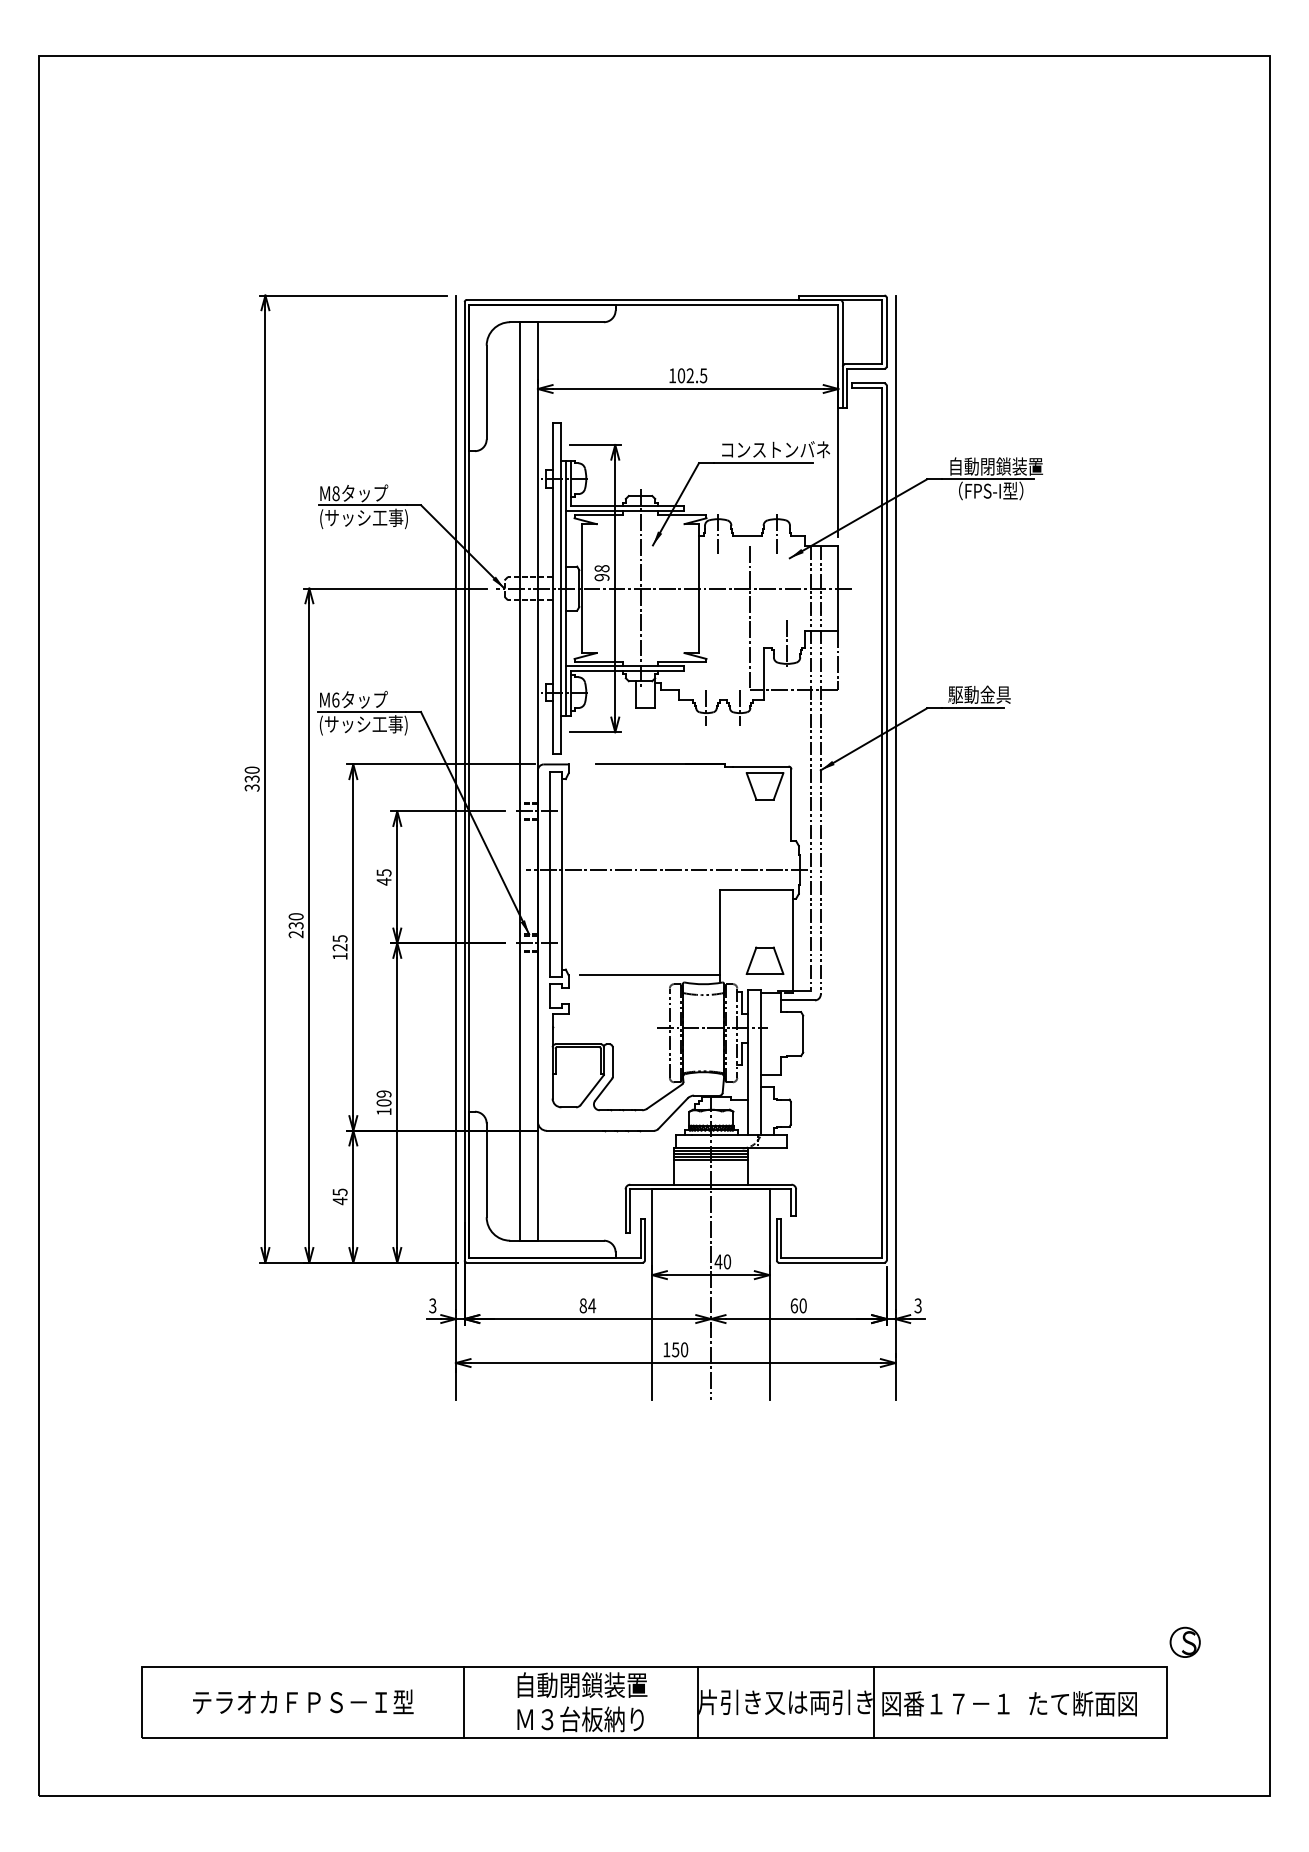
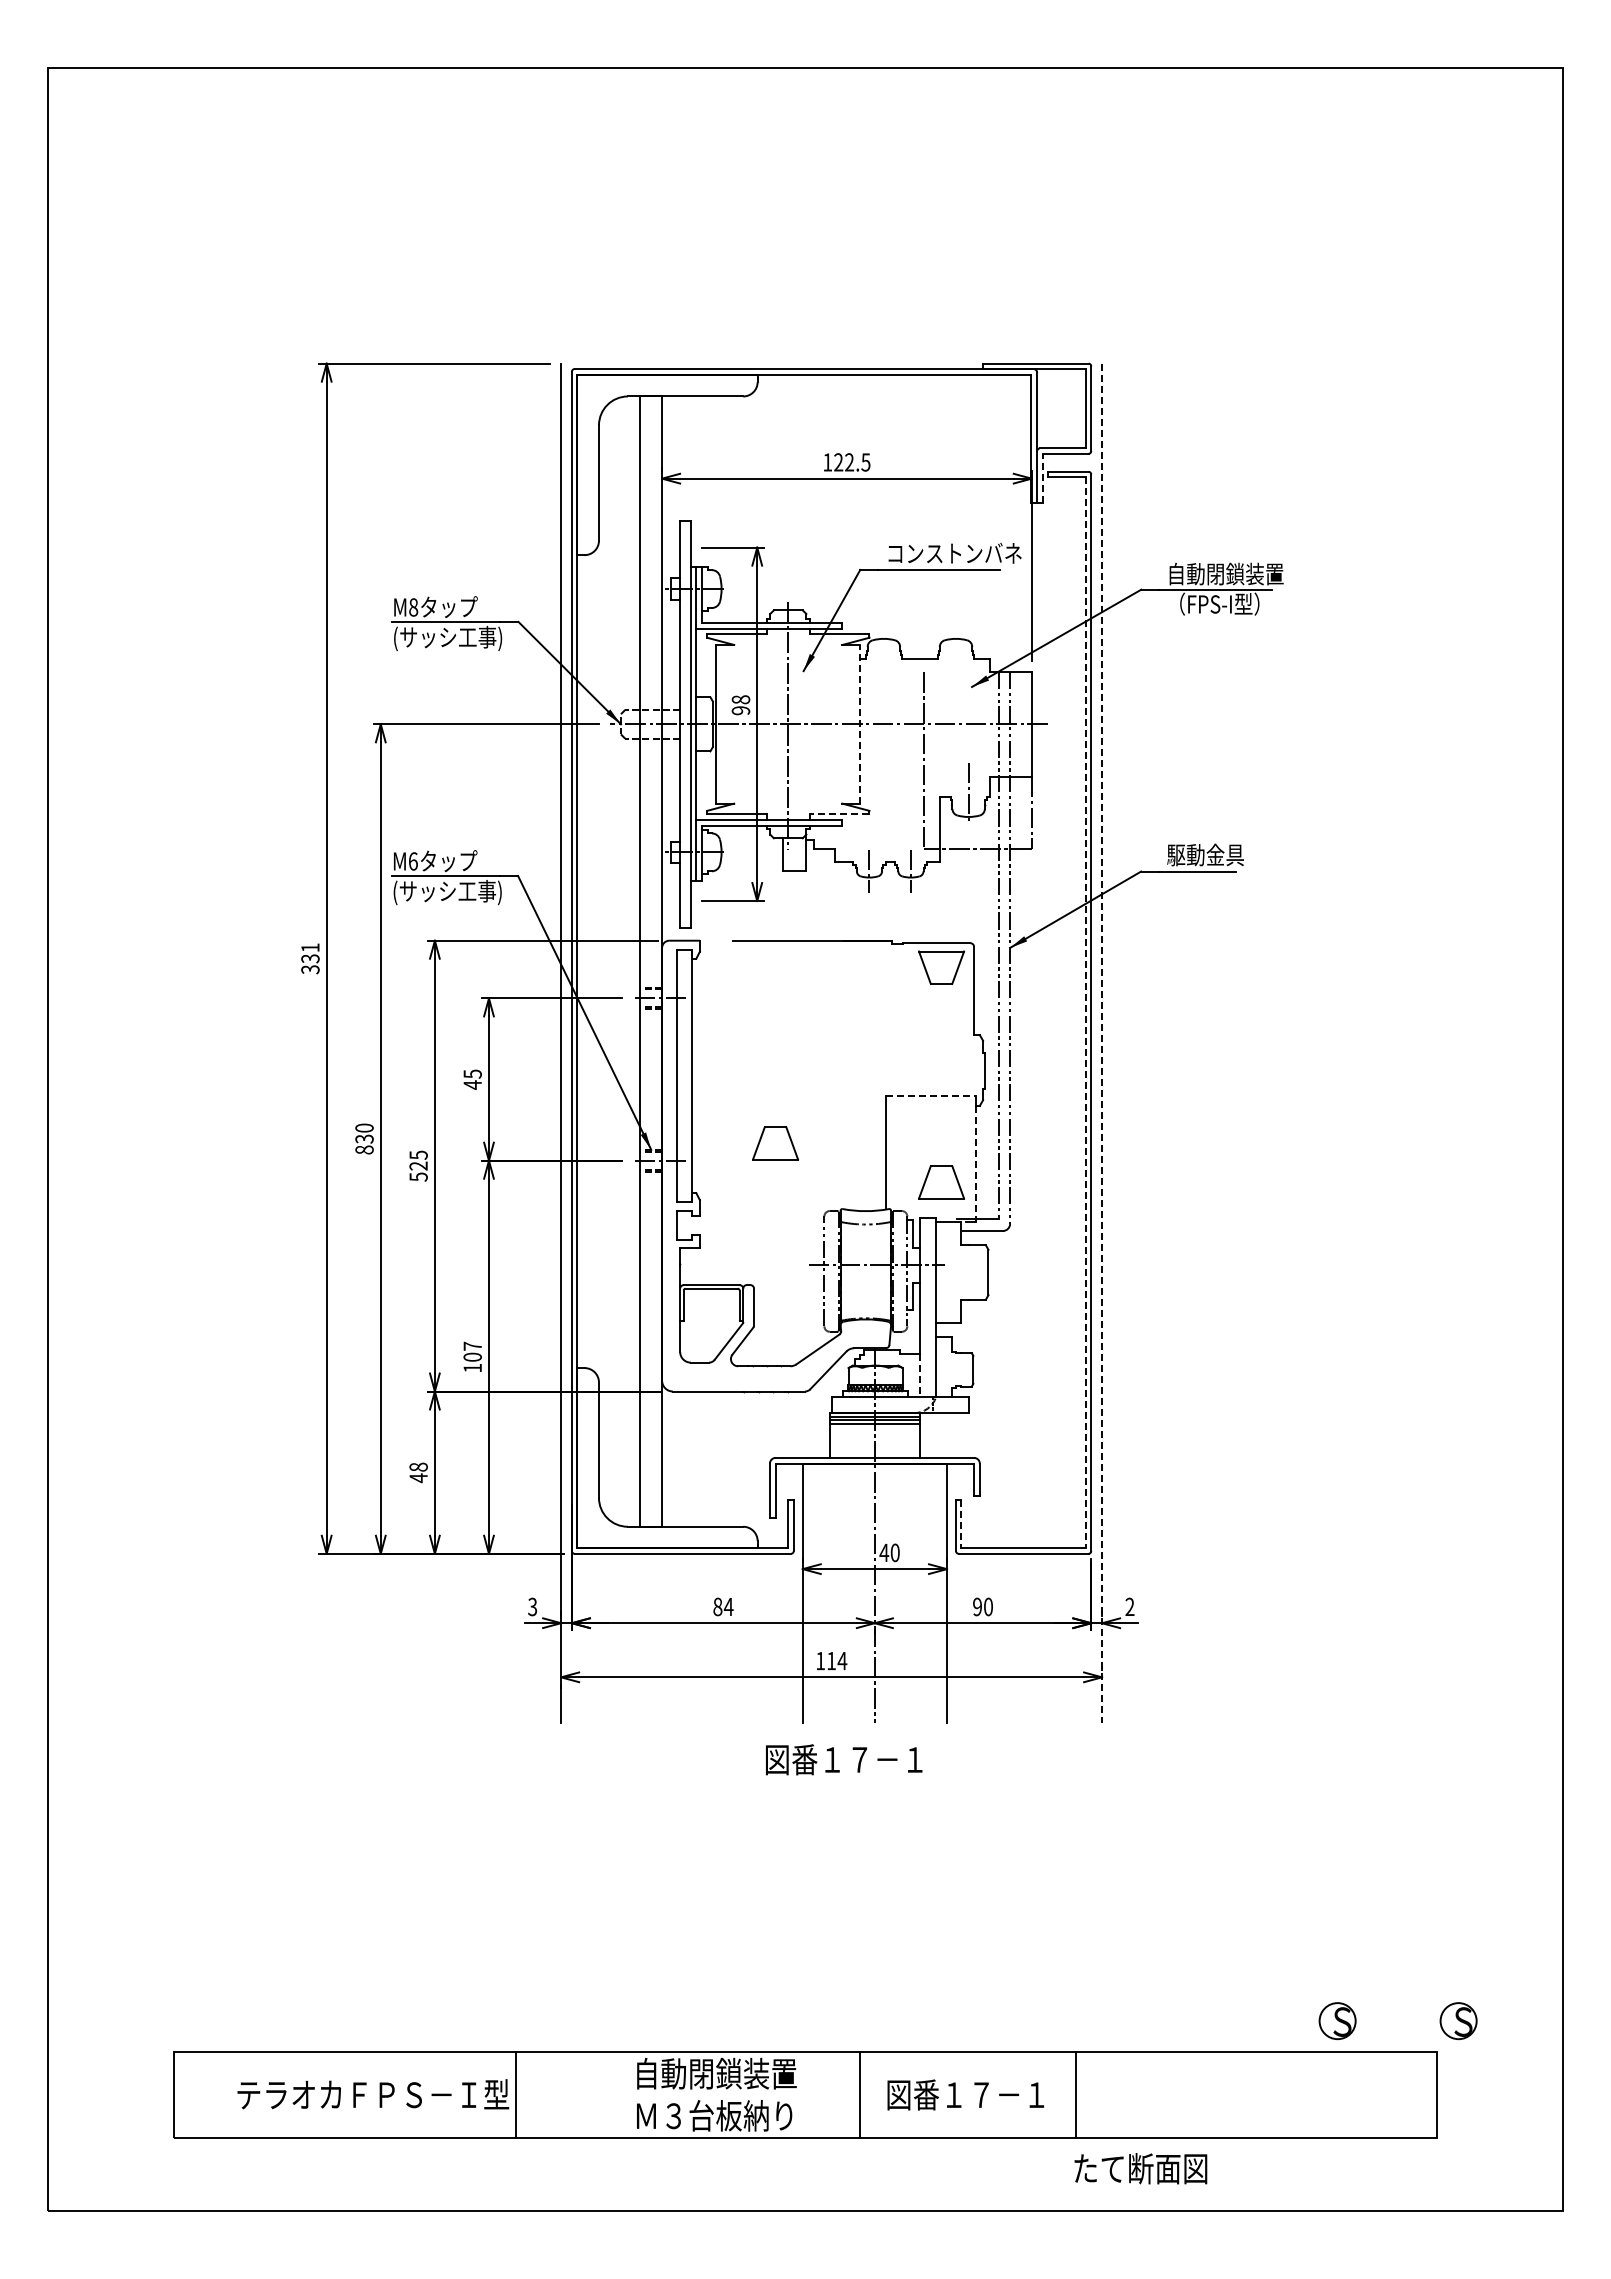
text: (681, 375) -> (838, 462), 102.5 -> 122.5
line: (847, 388) -> (1042, 477), solid -> dashed
line: (717, 534) -> (883, 657), removed
line: (777, 534) -> (956, 657), removed
line: (699, 587) -> (860, 723), solid -> dashed
line: (682, 661) -> (839, 814), solid -> dashed
text: (252, 769) -> (310, 947), 330 -> 331
line: (882, 822) -> (1085, 1012), solid -> dashed
line: (895, 847) -> (1102, 1043), solid -> dashed
line: (666, 869) -> (820, 1070), removed
line: (756, 890) -> (931, 1095), solid -> dashed
part: (630, 929) -> (775, 1143), added
text: (296, 934) -> (364, 1149), 230 -> 830
line: (792, 946) -> (975, 1164), solid -> dashed
text: (340, 956) -> (418, 1176), 125 -> 525
line: (649, 975) -> (799, 1200), removed
text: (383, 1093) -> (472, 1345), 109 -> 107
line: (747, 1117) -> (919, 1375), solid -> dashed
line: (710, 1160) -> (874, 1427), removed
text: (340, 1191) -> (418, 1466), 45 -> 48
line: (781, 1238) -> (961, 1524), solid -> dashed
text: (794, 1305) -> (977, 1606), 60 -> 90
text: (917, 1306) -> (1129, 1607), 3 -> 2
text: (680, 1349) -> (837, 1660), 150 -> 114
part: (1086, 1642) -> (1337, 2021), added
line: (464, 1702) -> (516, 2094), moved
text: (784, 1702) -> (965, 2094), 片引き又は両引き -> 図番１７－１
text: (946, 1703) -> (844, 1759), moved
text: (1082, 1703) -> (1140, 2168), moved

